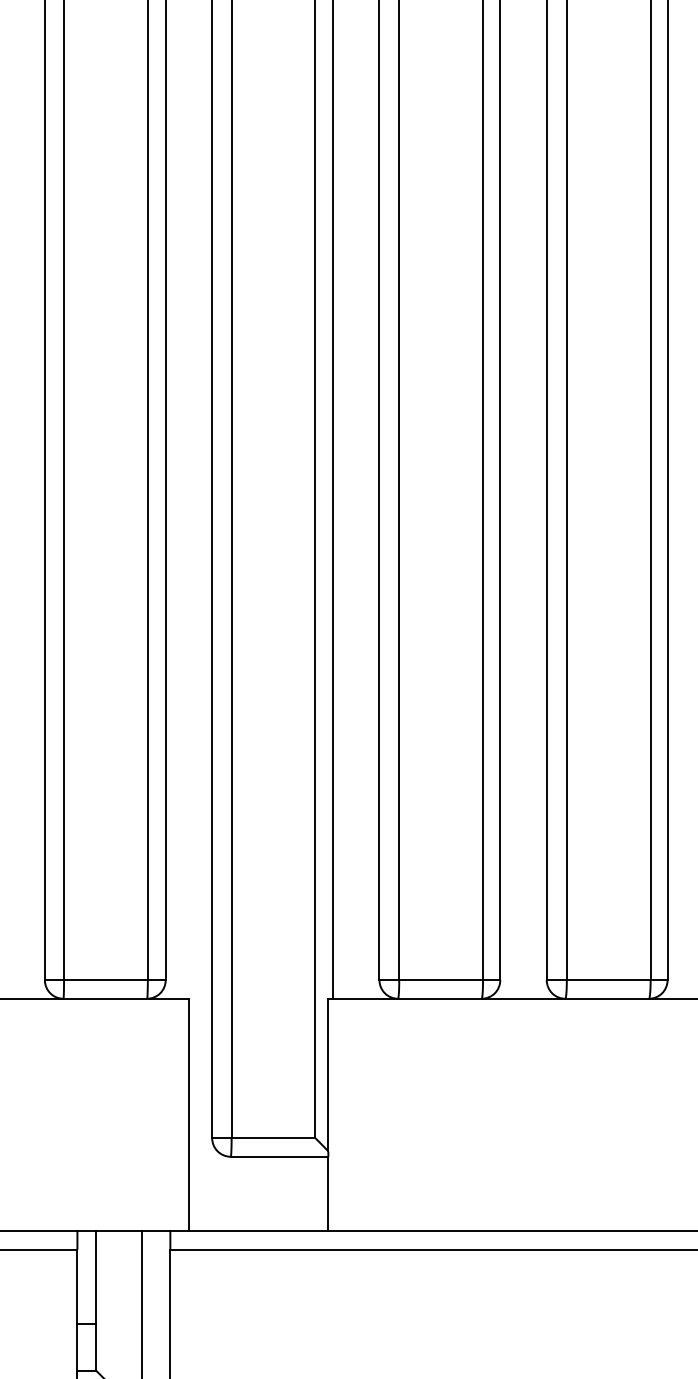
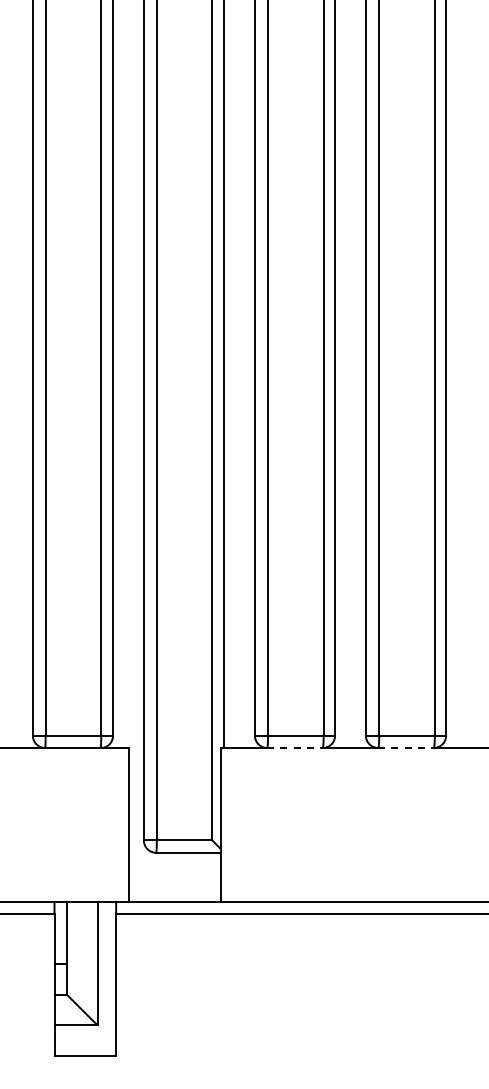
line: (440, 998) -> (295, 747), solid -> dashed
line: (607, 998) -> (406, 747), solid -> dashed

